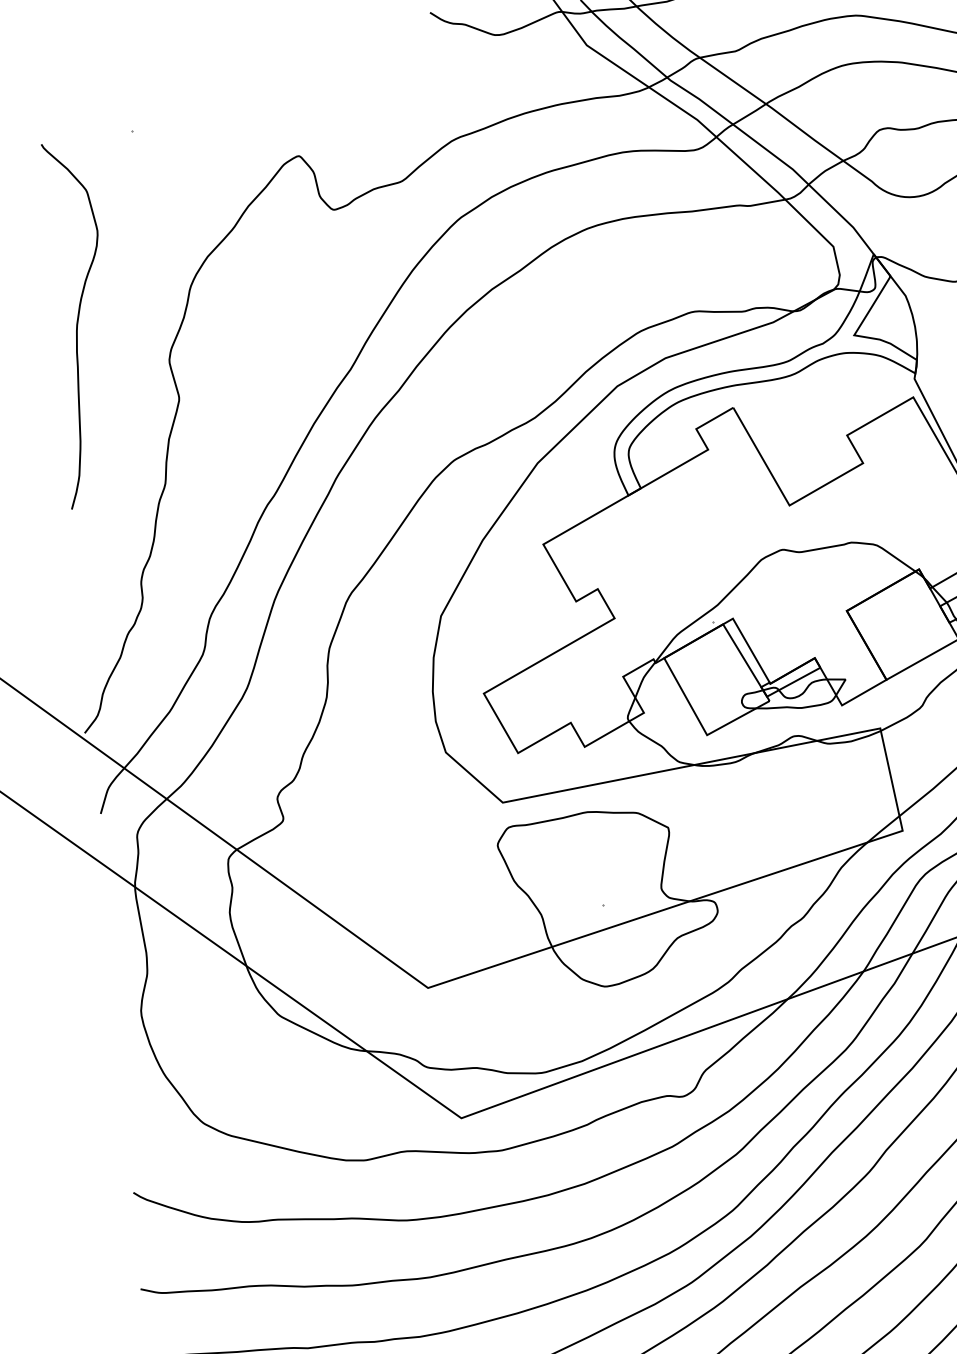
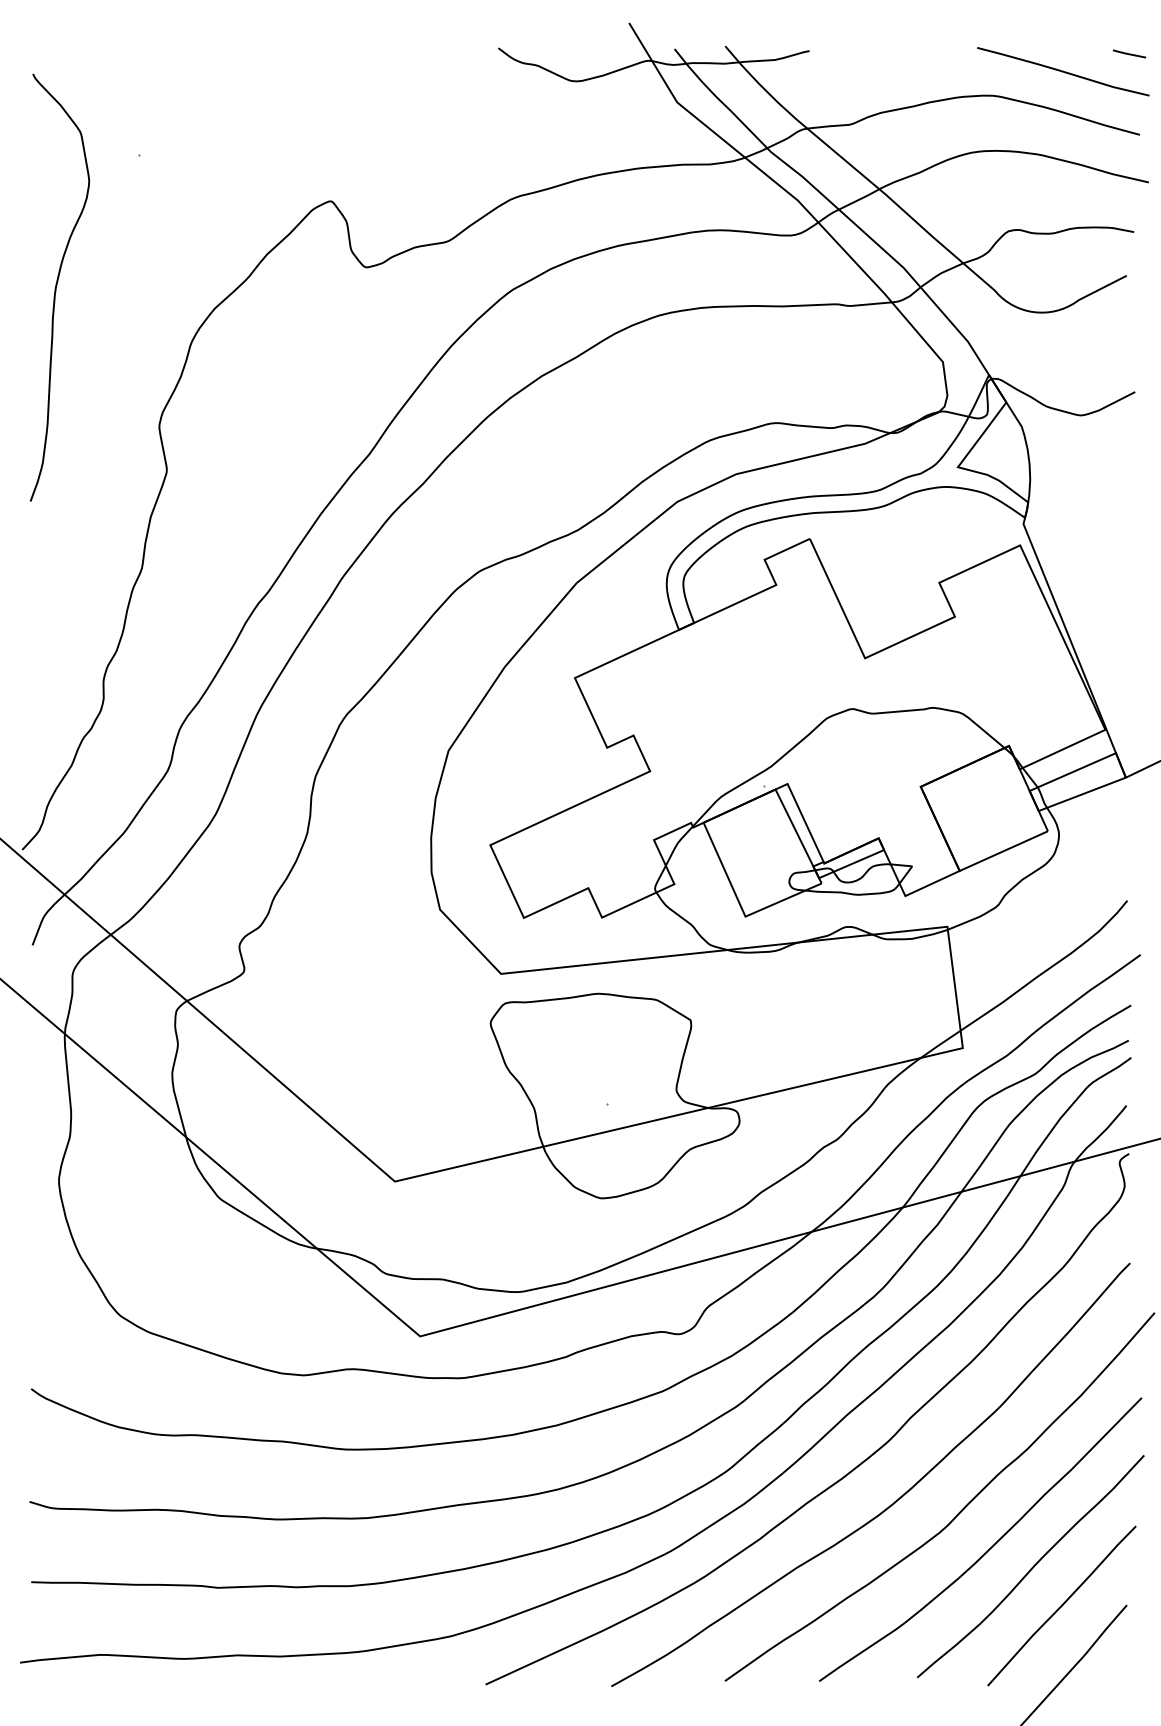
curve: (78, 323) -> (57, 285), moved

